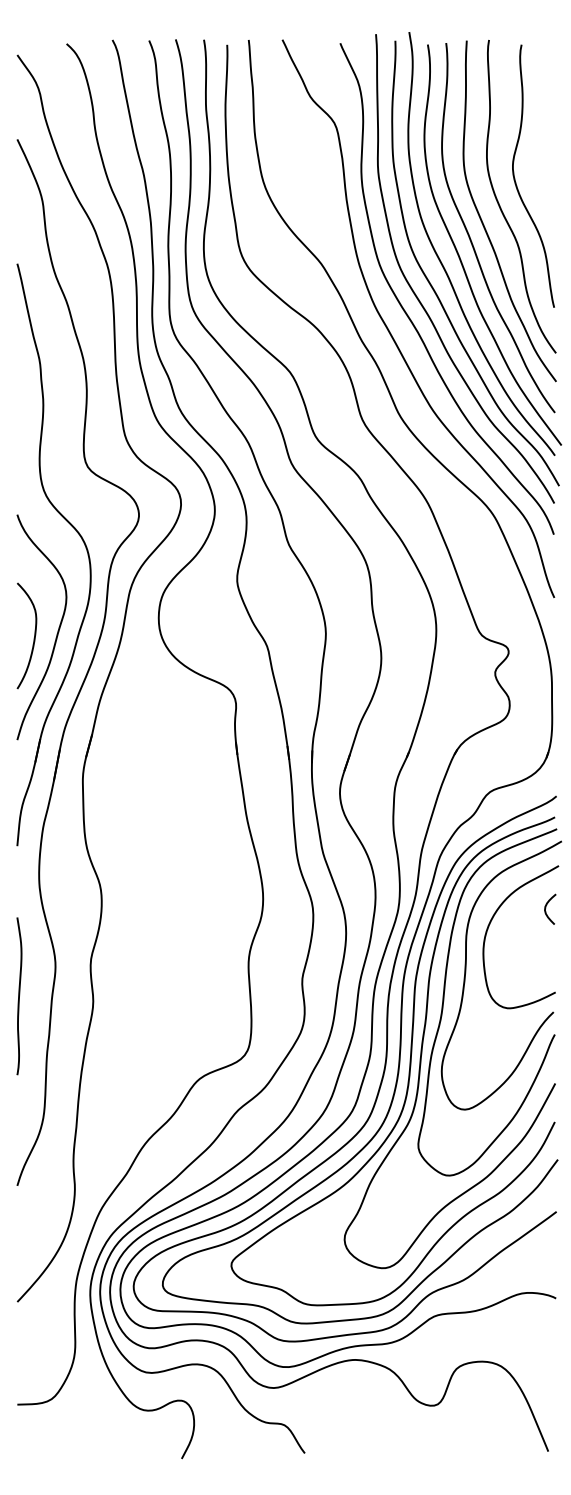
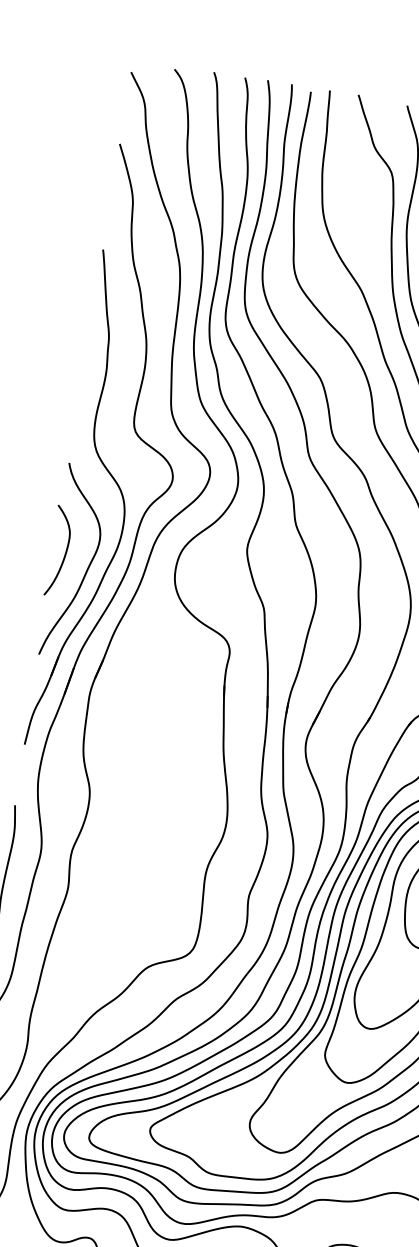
curve: (33, 638) -> (64, 554), moved

